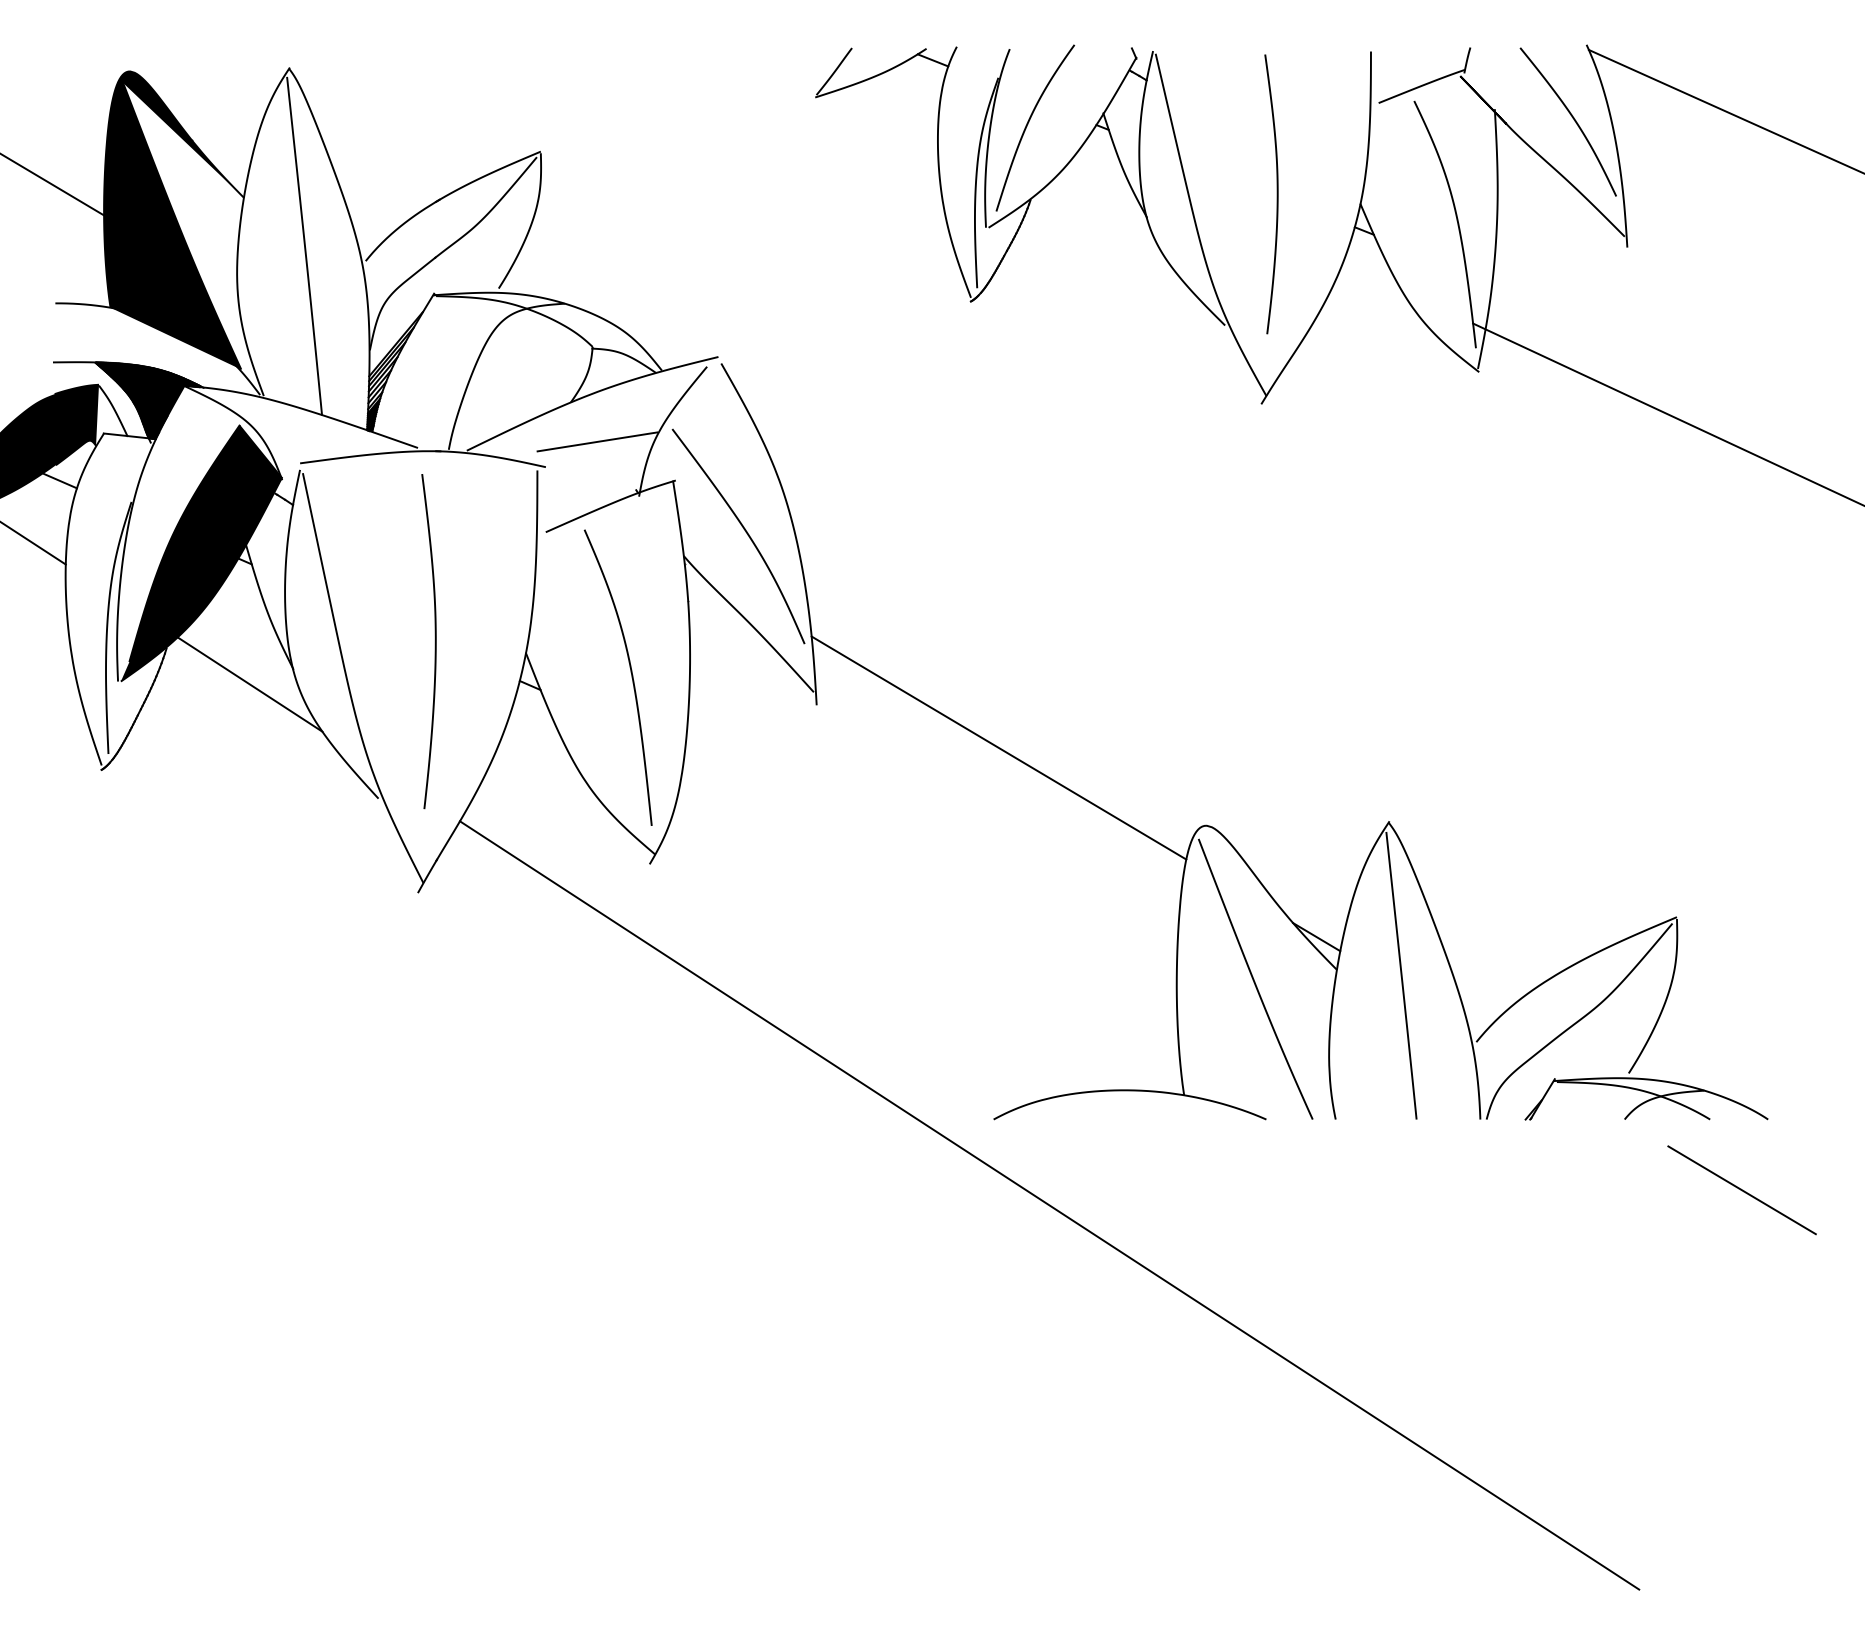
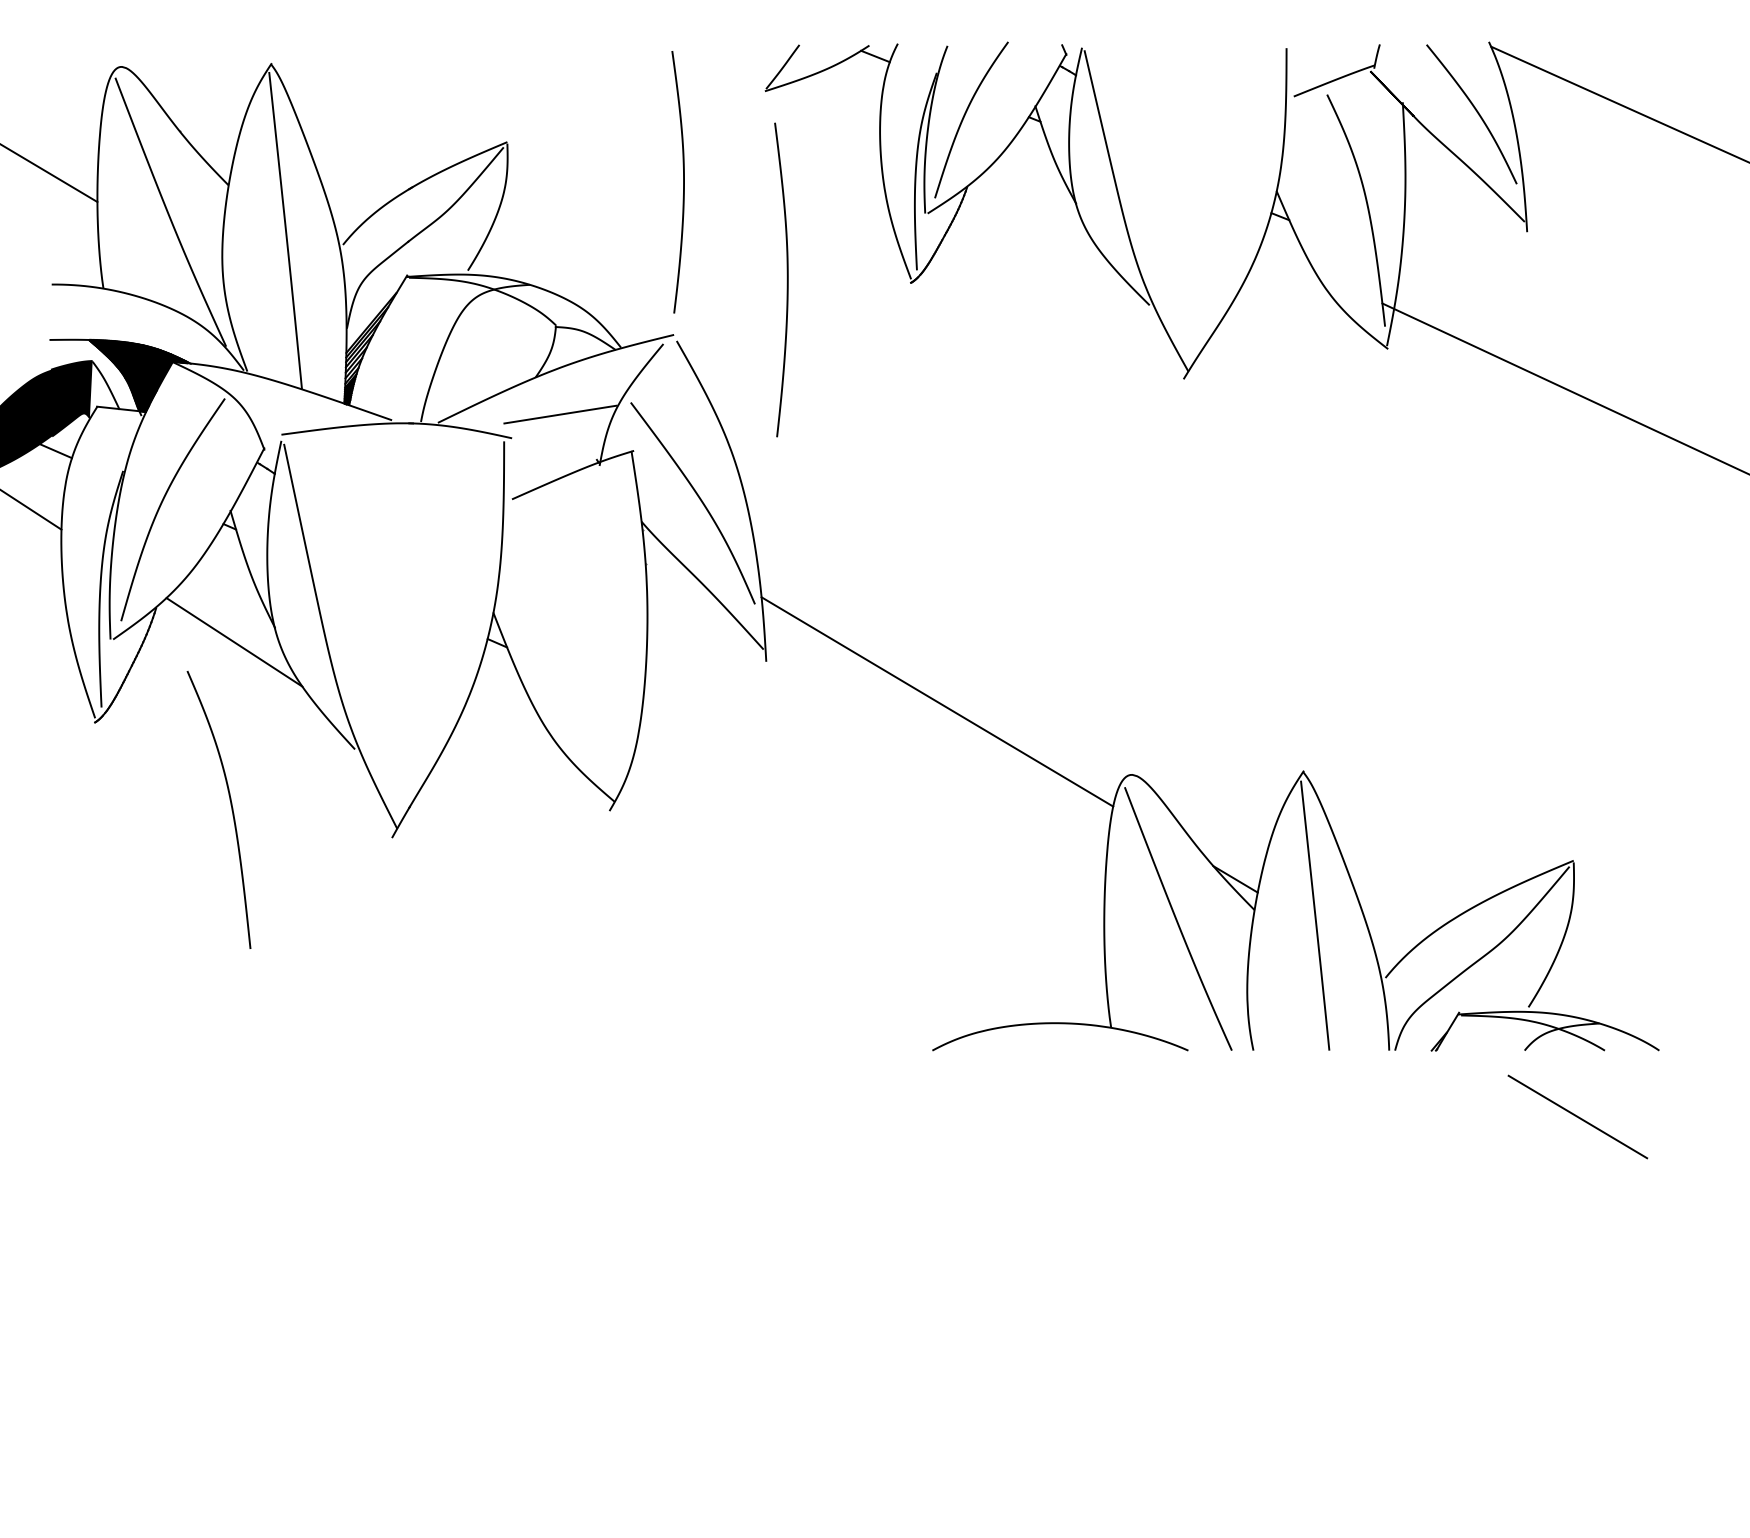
curve: (1277, 194) -> (683, 182), moved
fill: (173, 220) -> (162, 206), removed
fill: (201, 552) -> (188, 518), removed
curve: (434, 641) -> (786, 279), moved
curve: (630, 673) -> (230, 805), moved
line: (1741, 1189) -> (1577, 1116), moved
line: (1049, 1204) -> (984, 1130), removed

